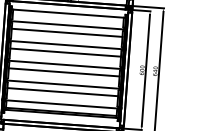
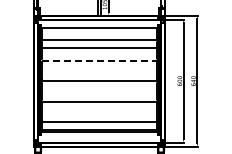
line: (66, 44) -> (99, 60), solid -> dashed
line: (65, 52) -> (99, 68), removed
line: (64, 72) -> (99, 89), removed
line: (62, 92) -> (99, 109), removed

